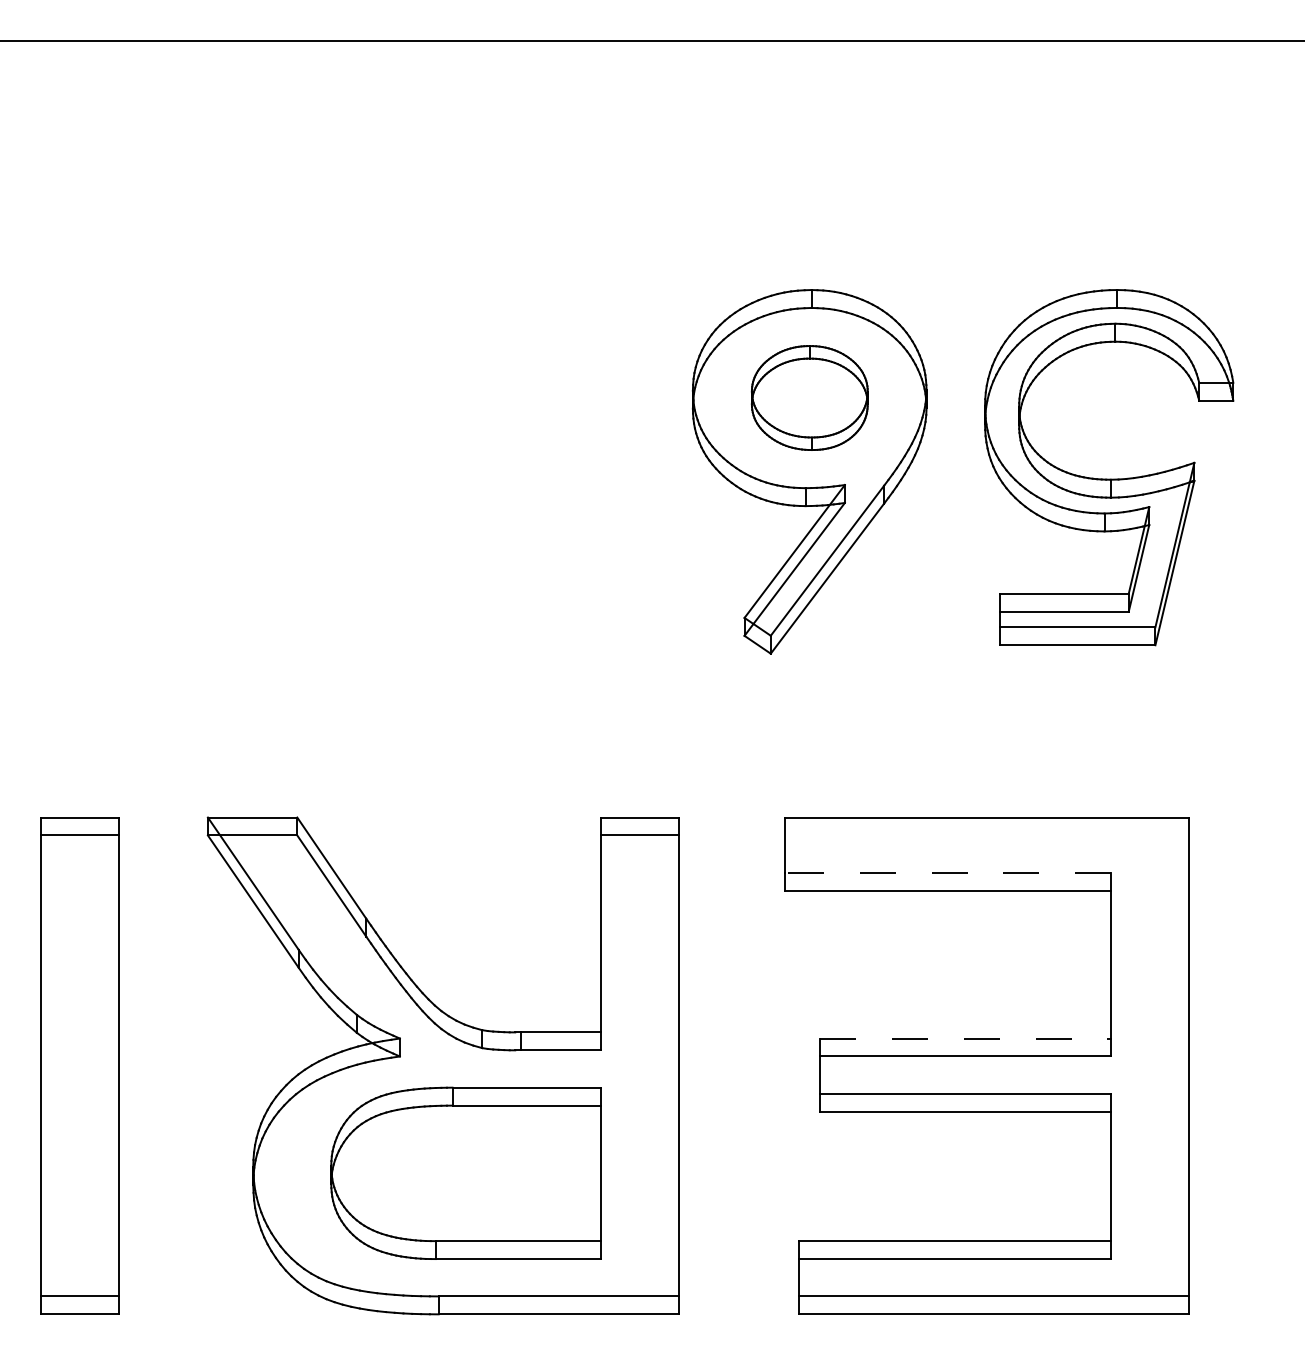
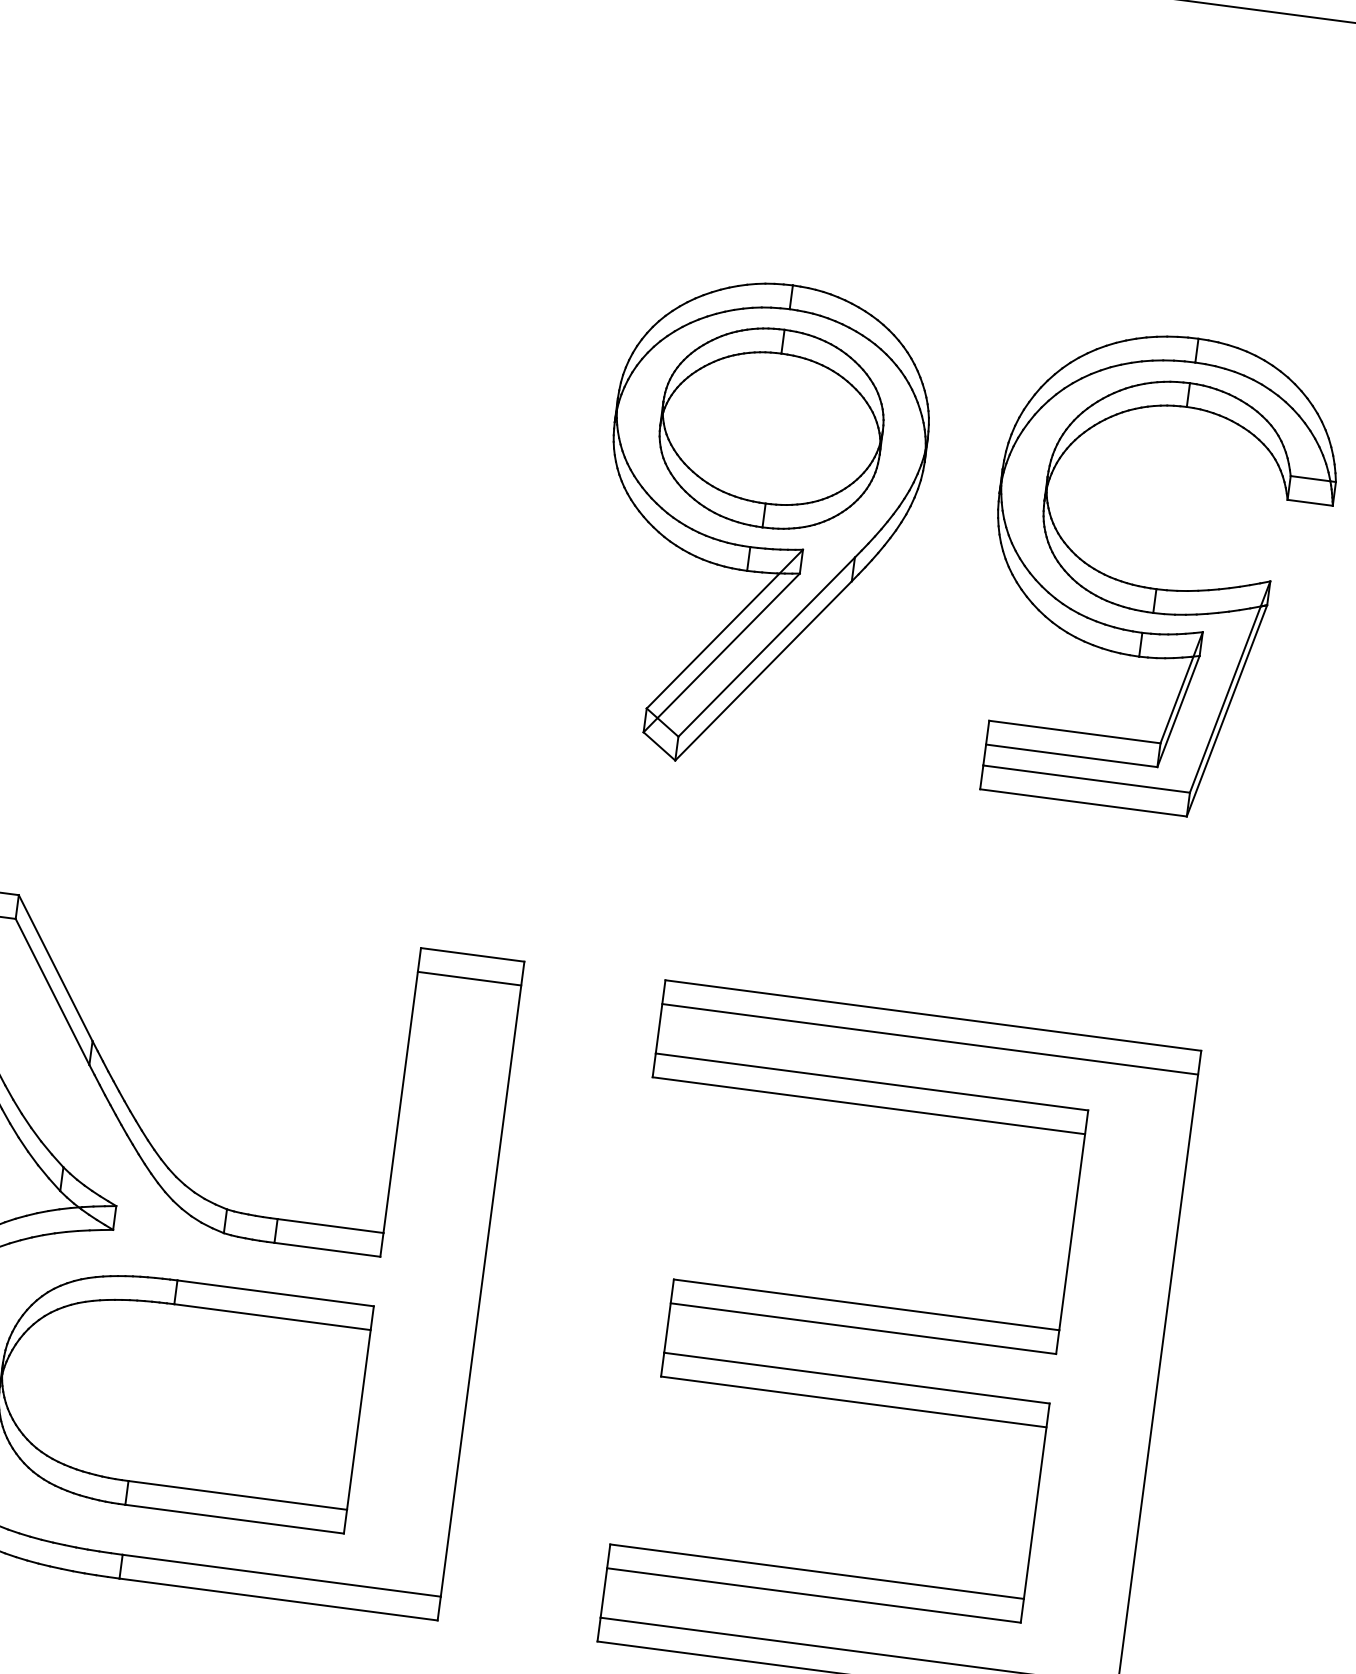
part: (809, 397) -> (771, 427), size x1.43
line: (986, 835) -> (929, 1039), added
line: (947, 872) -> (871, 1081), dashed -> solid
line: (966, 1038) -> (867, 1304), dashed -> solid

